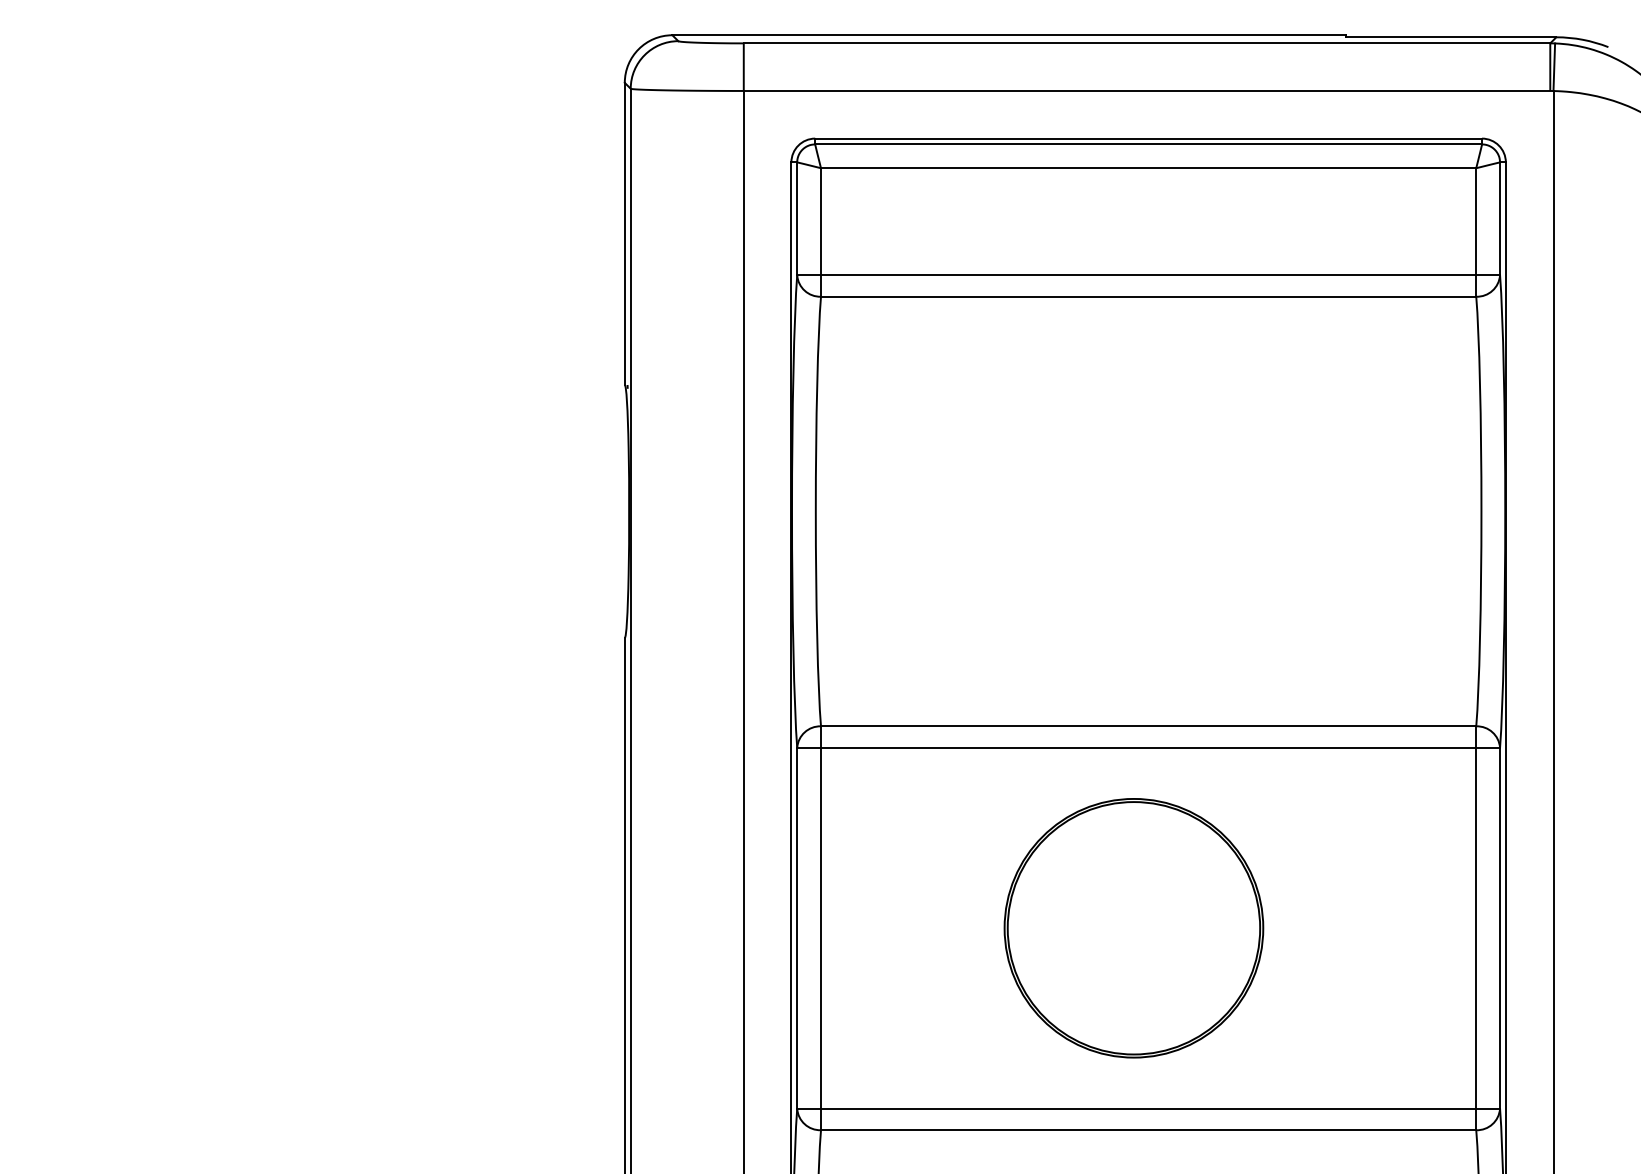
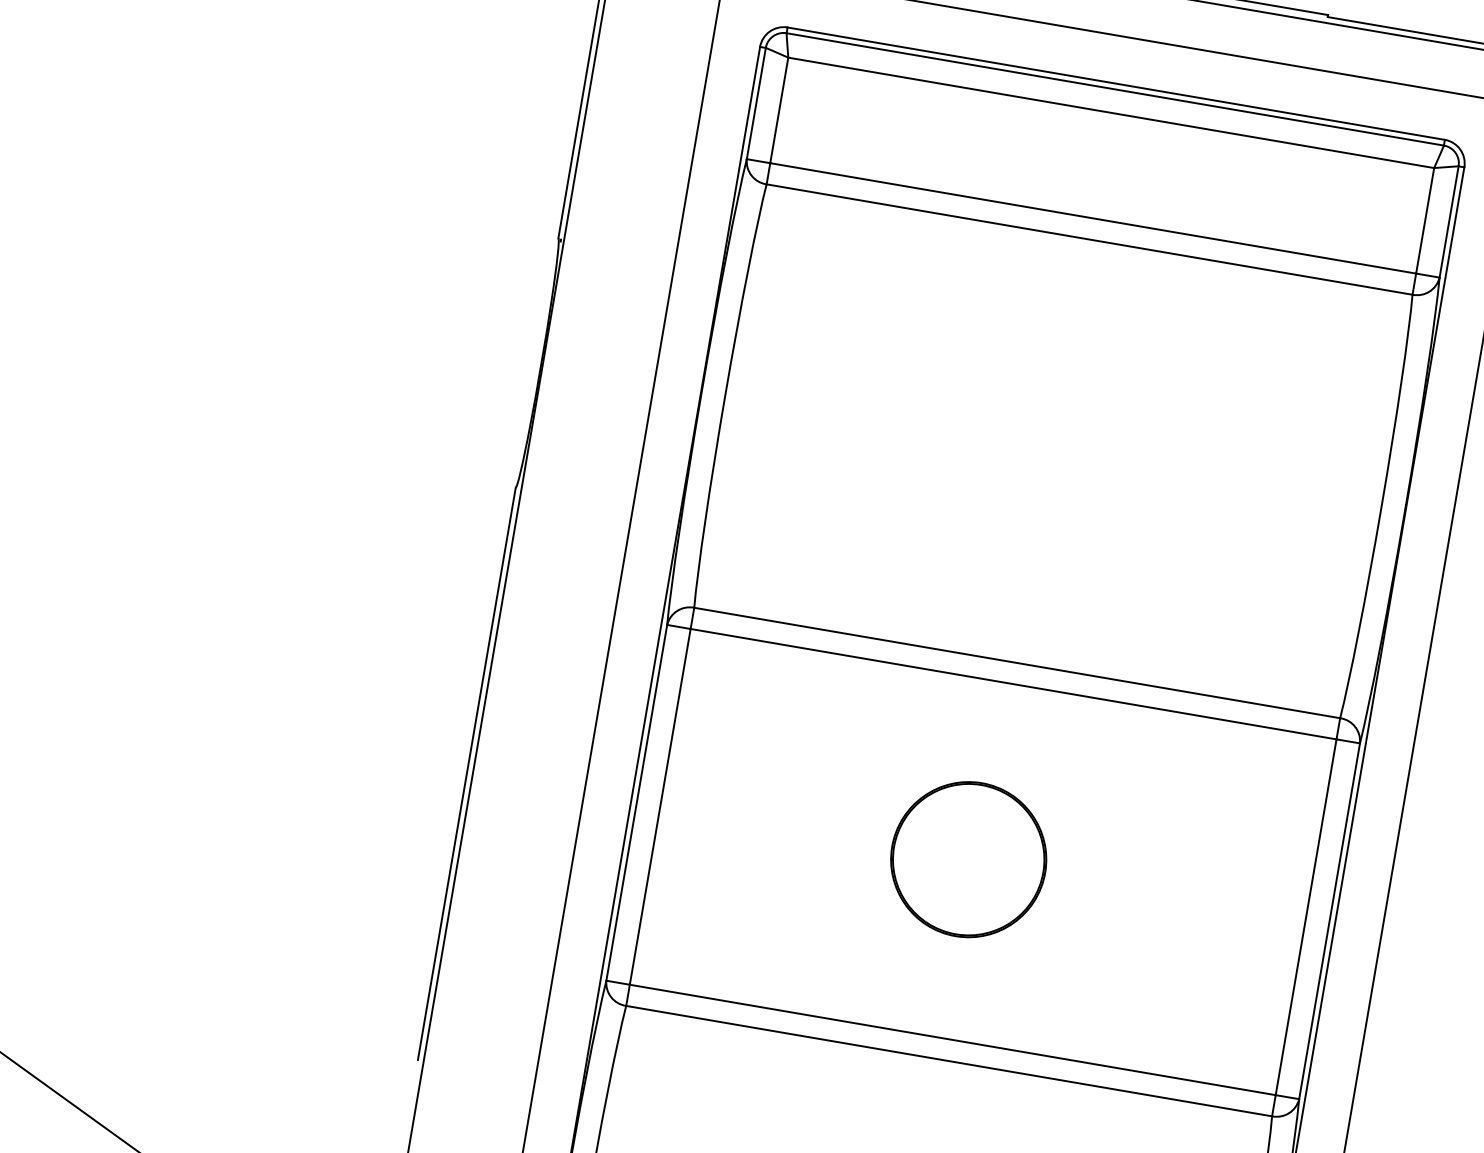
part: (1133, 928) -> (968, 859), size x0.6

